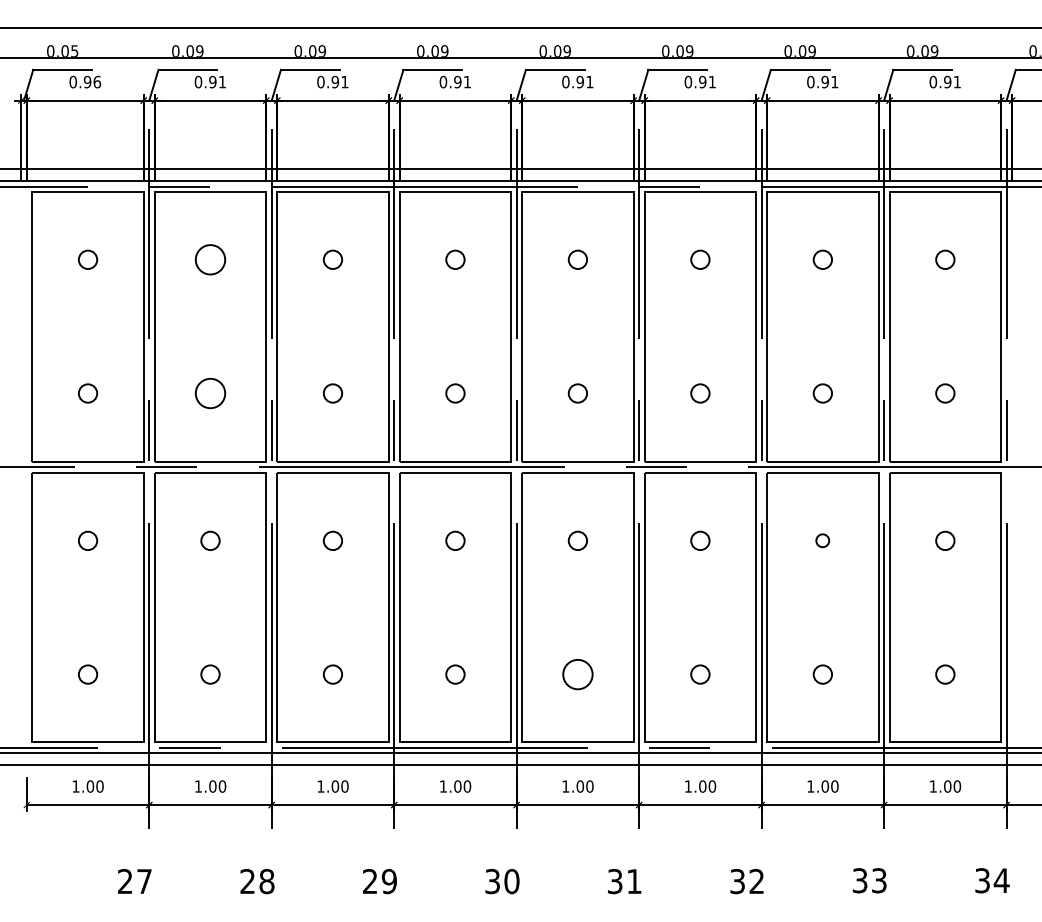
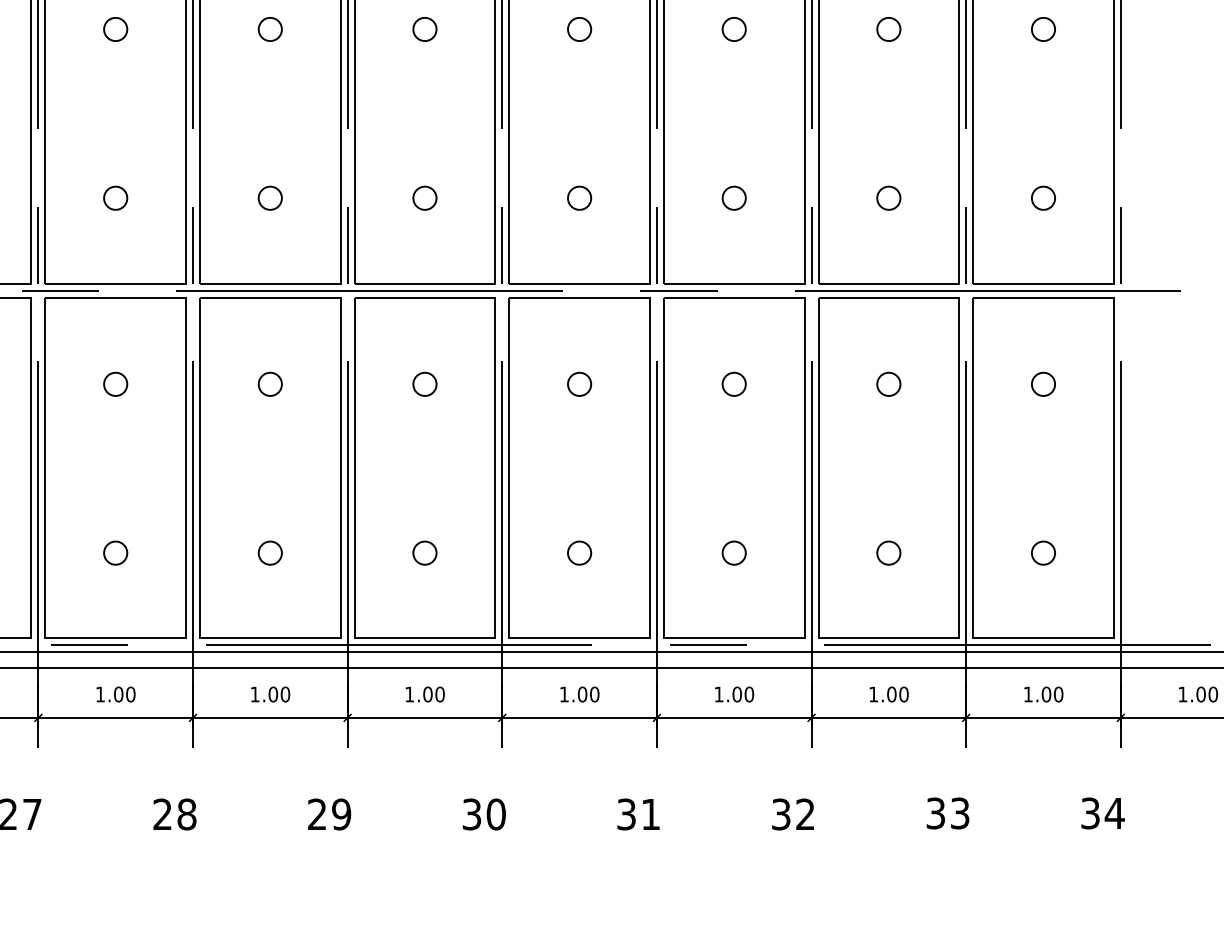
circle: (210, 259) -> (115, 29), size x0.62
circle: (210, 393) -> (115, 198), size x0.62
circle: (822, 540) -> (888, 383), size x1.43
circle: (577, 674) -> (579, 553), size x0.62

